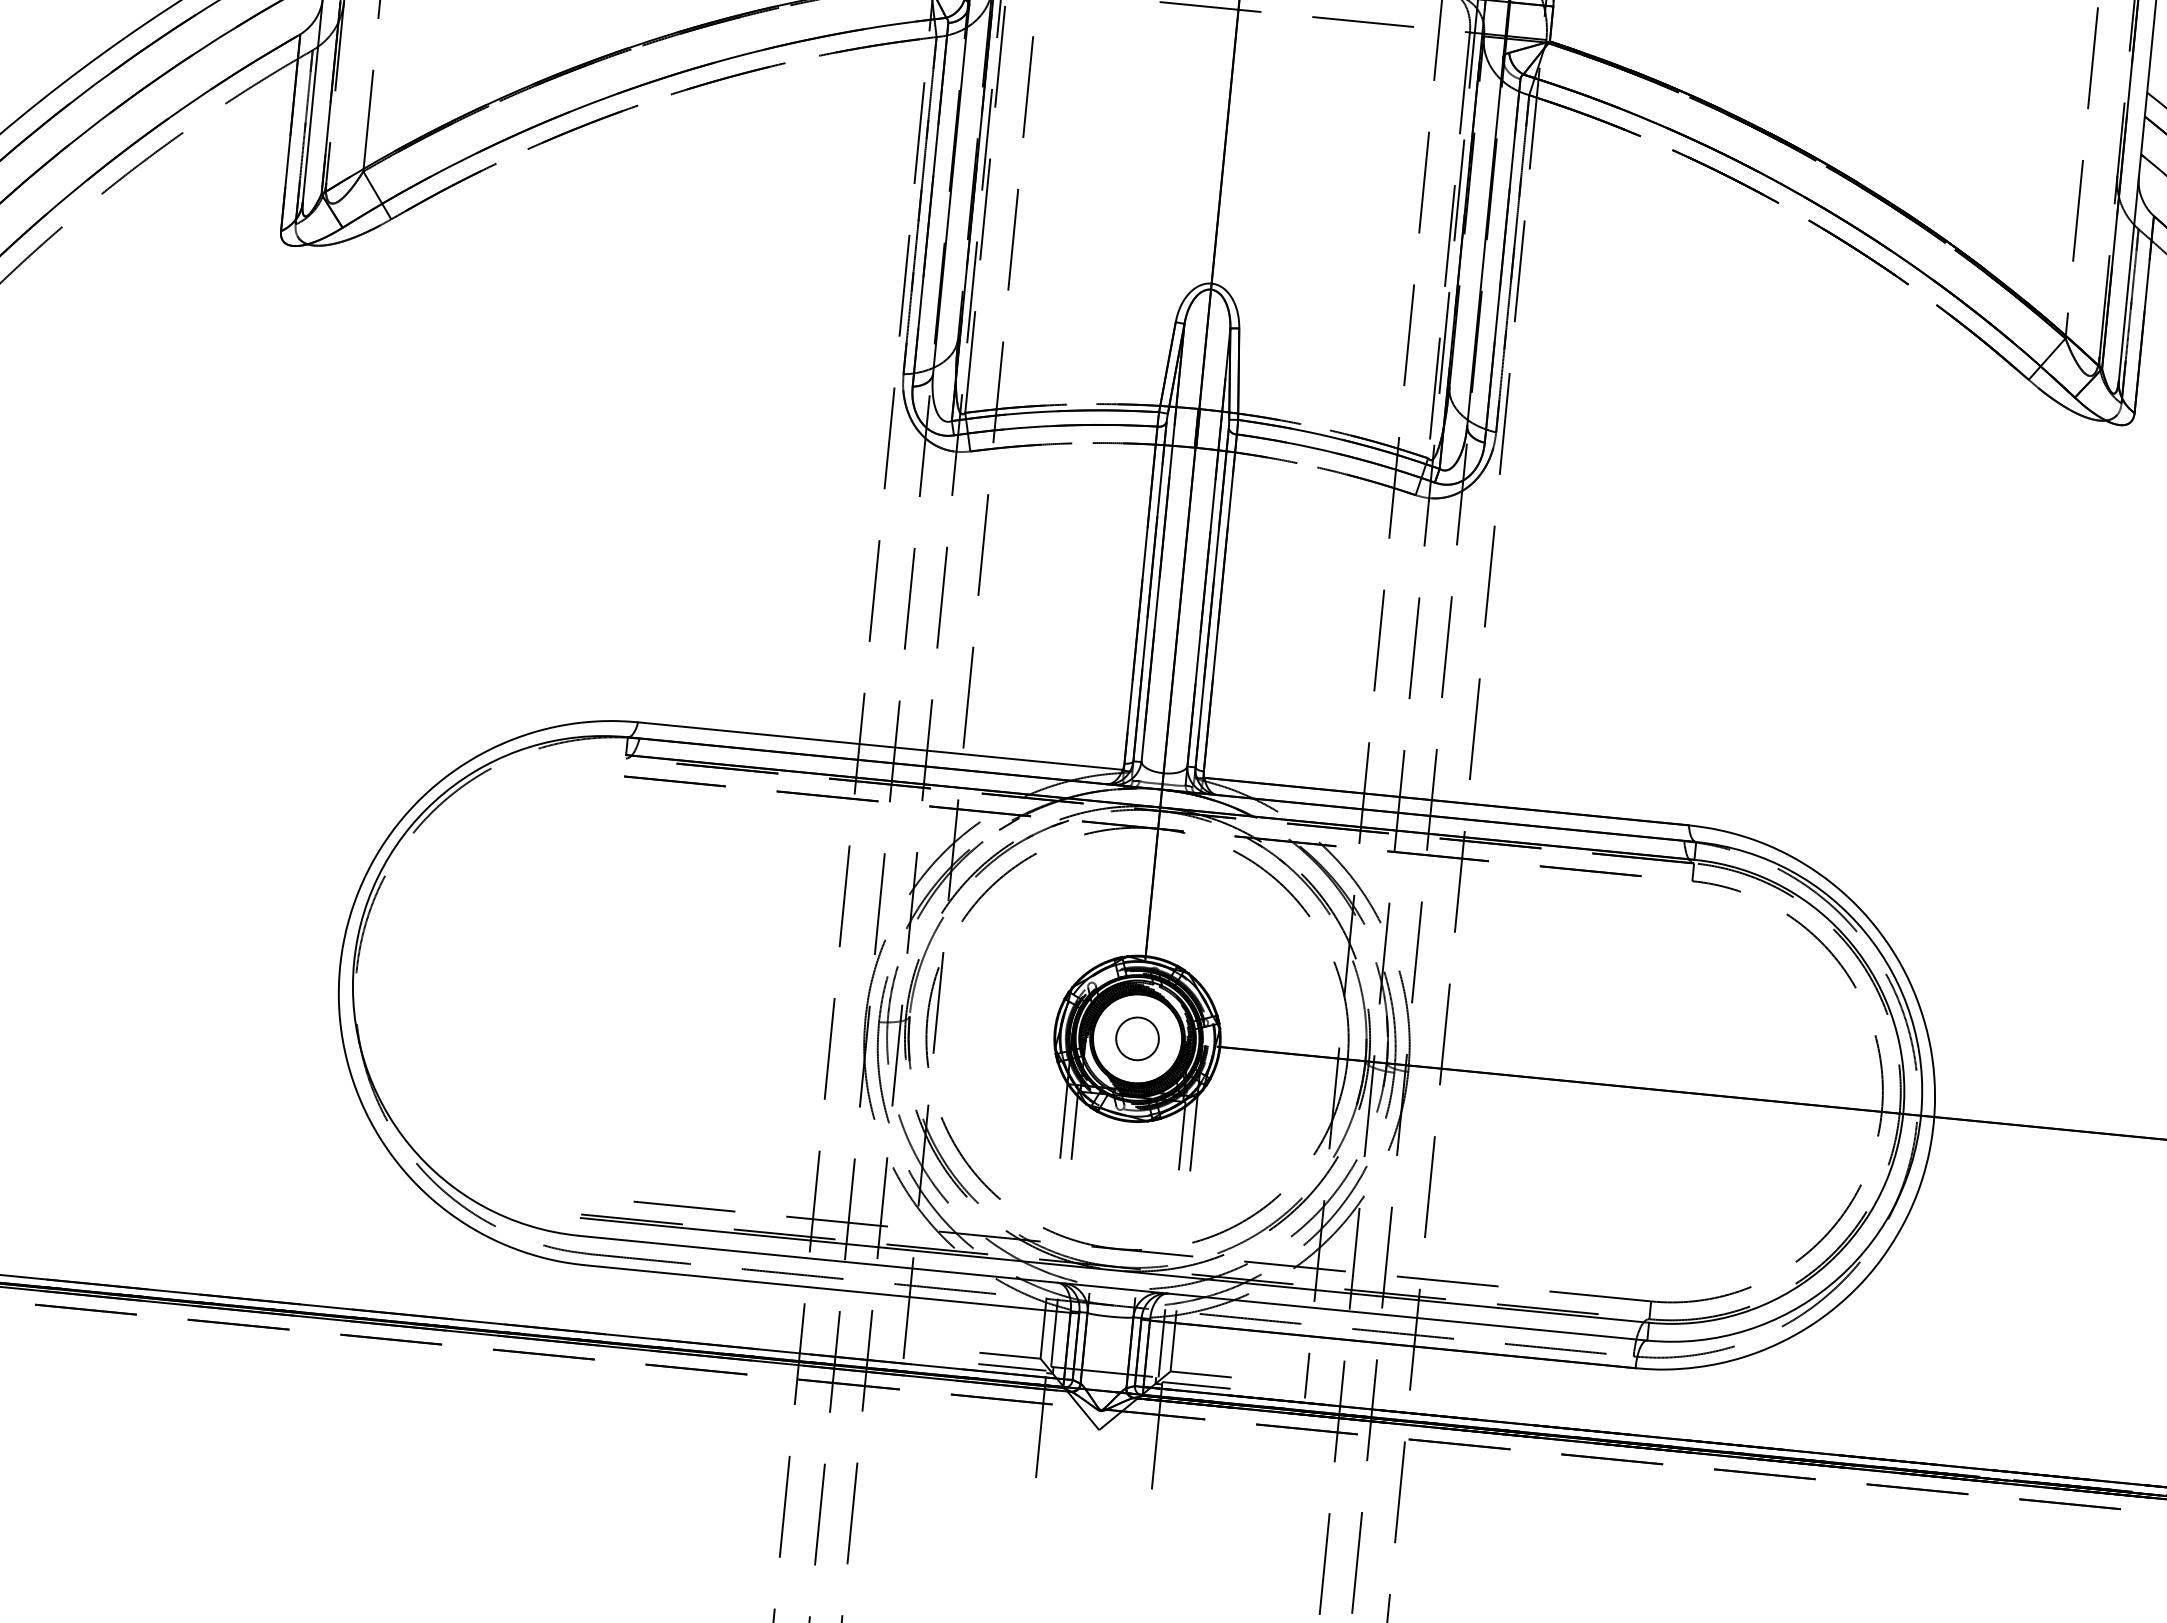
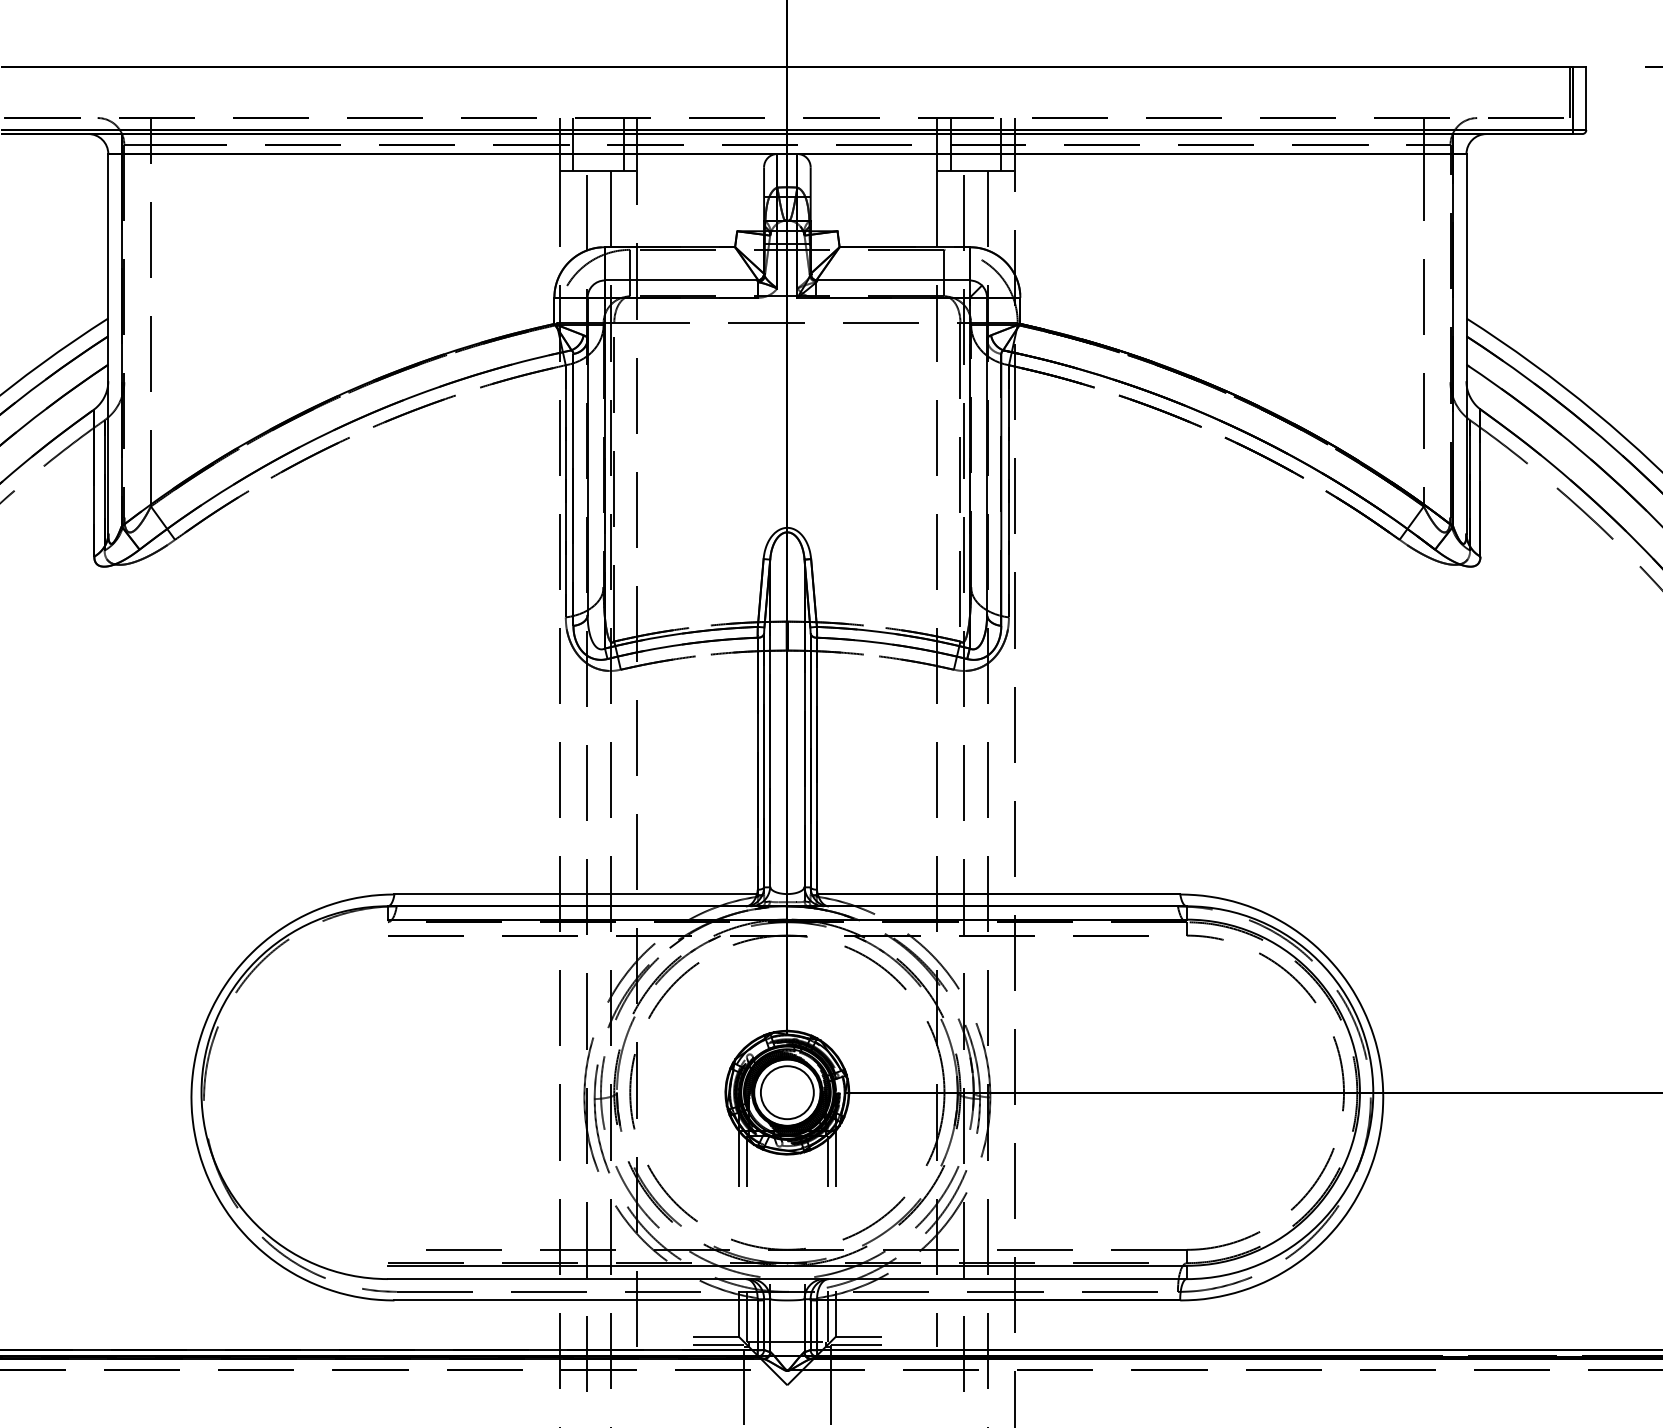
circle: (1136, 1038) -> (786, 1092), size x1.67

